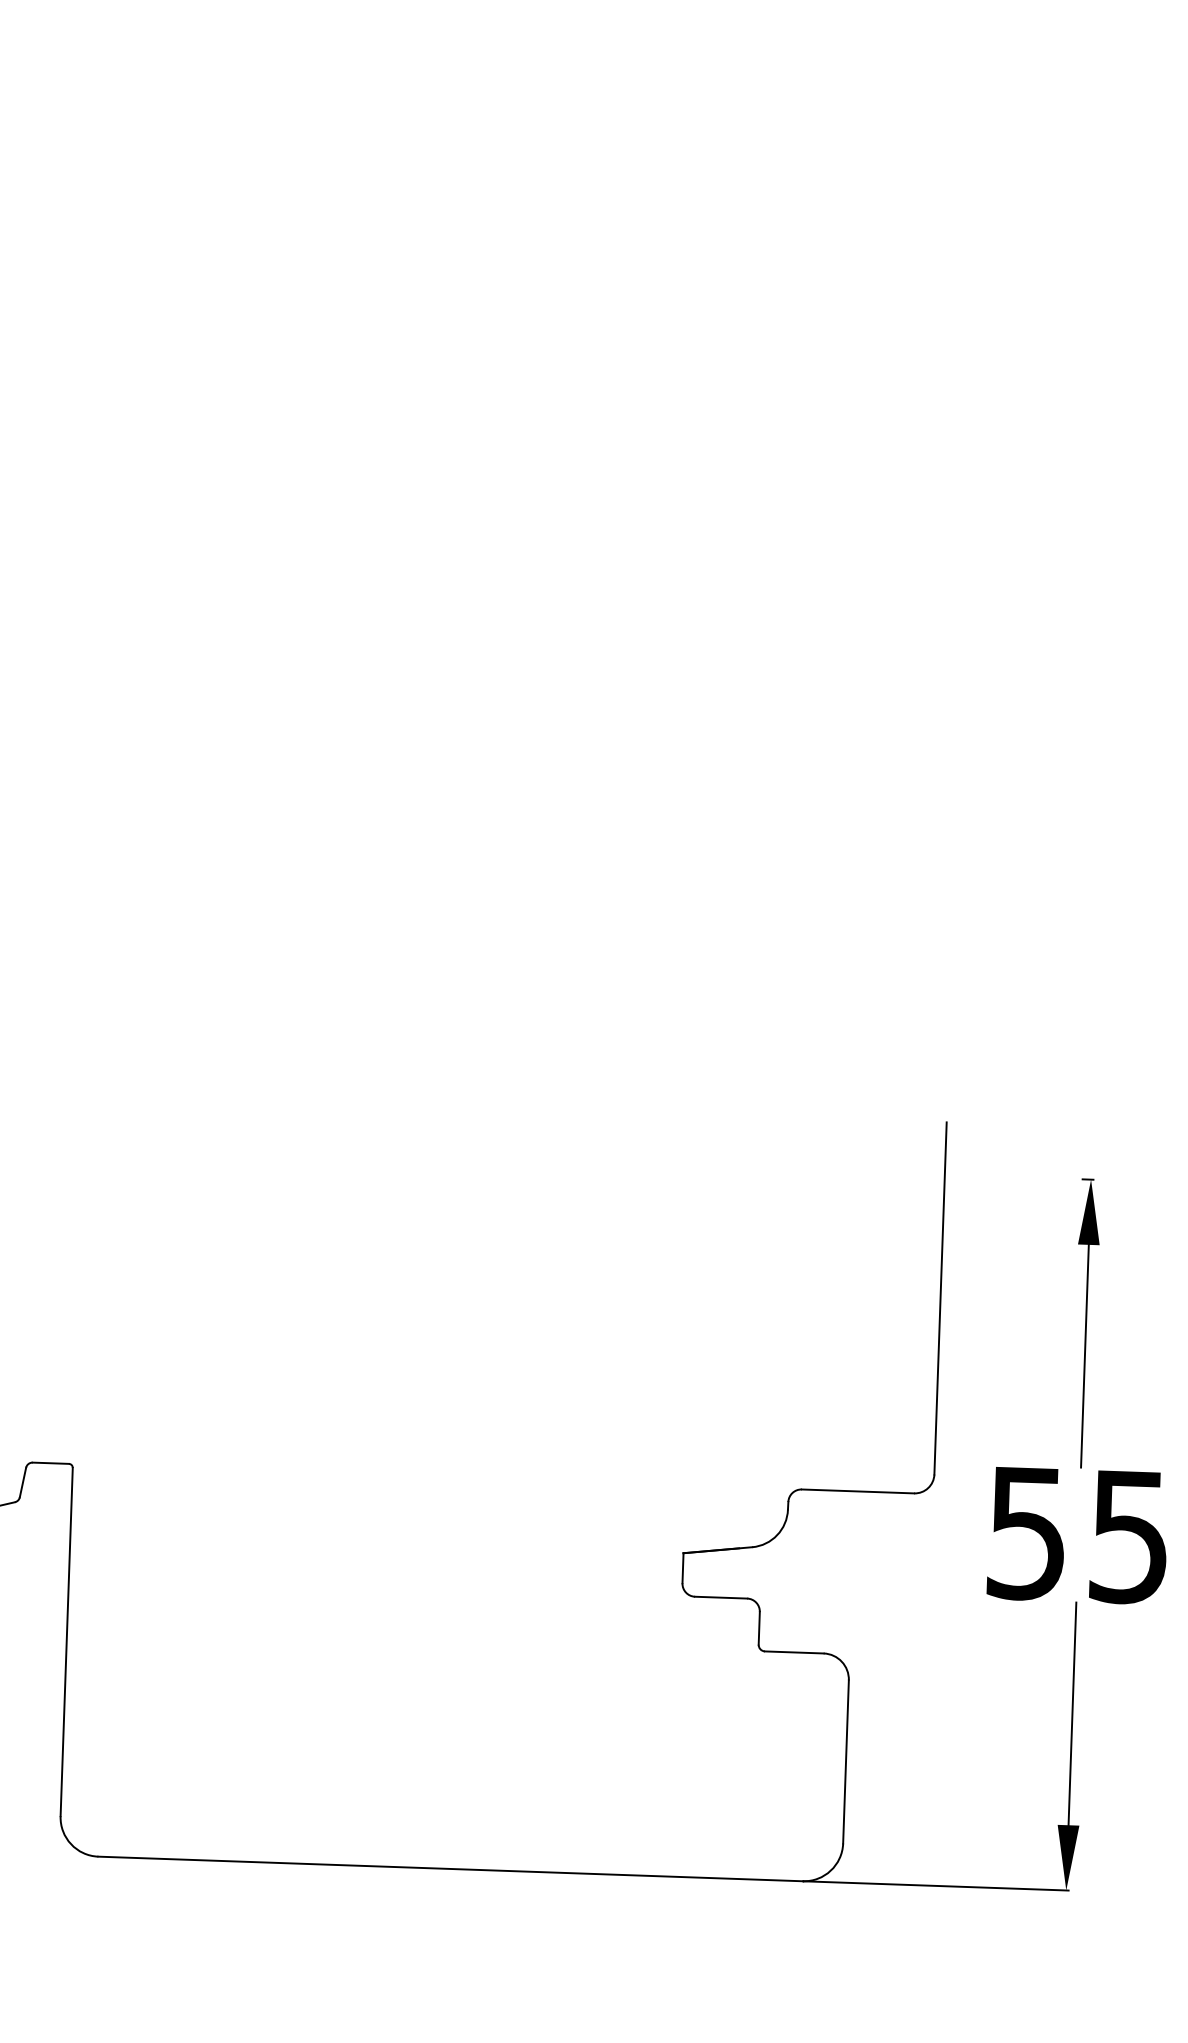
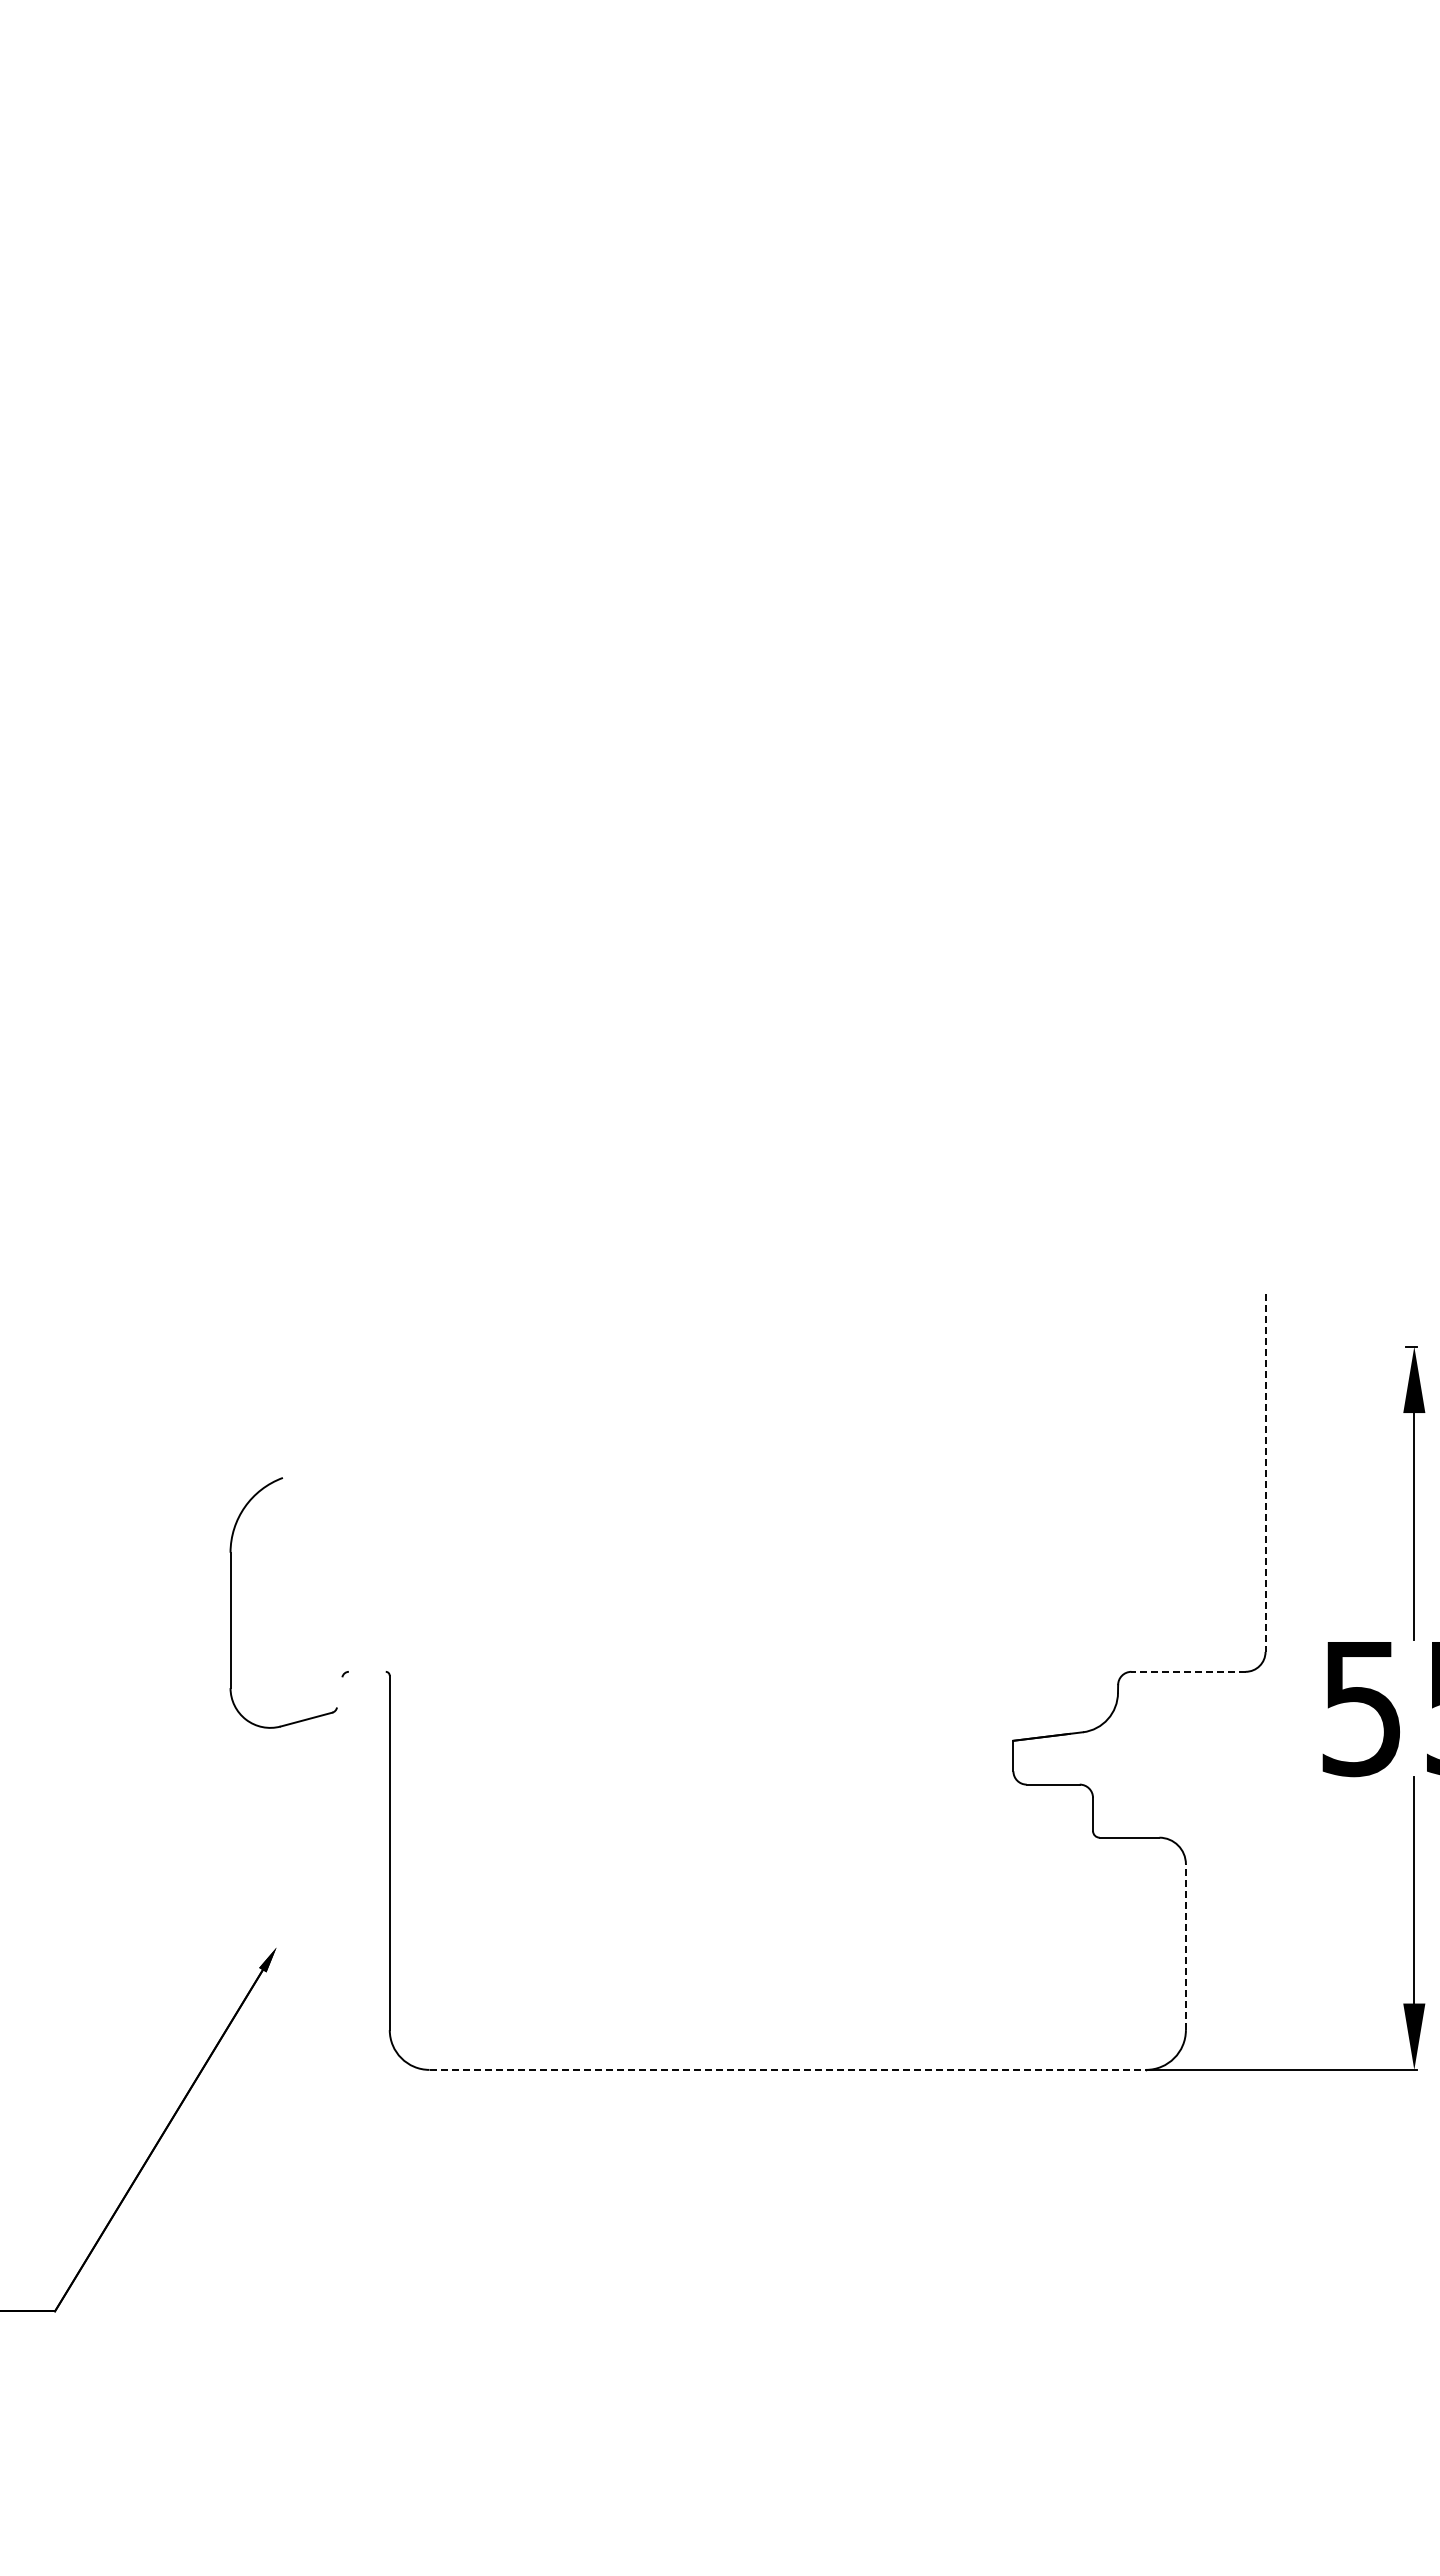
line: (940, 1299) -> (1265, 1473), solid -> dashed
line: (50, 1462) -> (366, 1671), removed
line: (22, 1482) -> (339, 1692), removed
line: (857, 1491) -> (1188, 1671), solid -> dashed
line: (845, 1762) -> (1185, 1947), solid -> dashed
line: (451, 1868) -> (788, 2069), solid -> dashed

